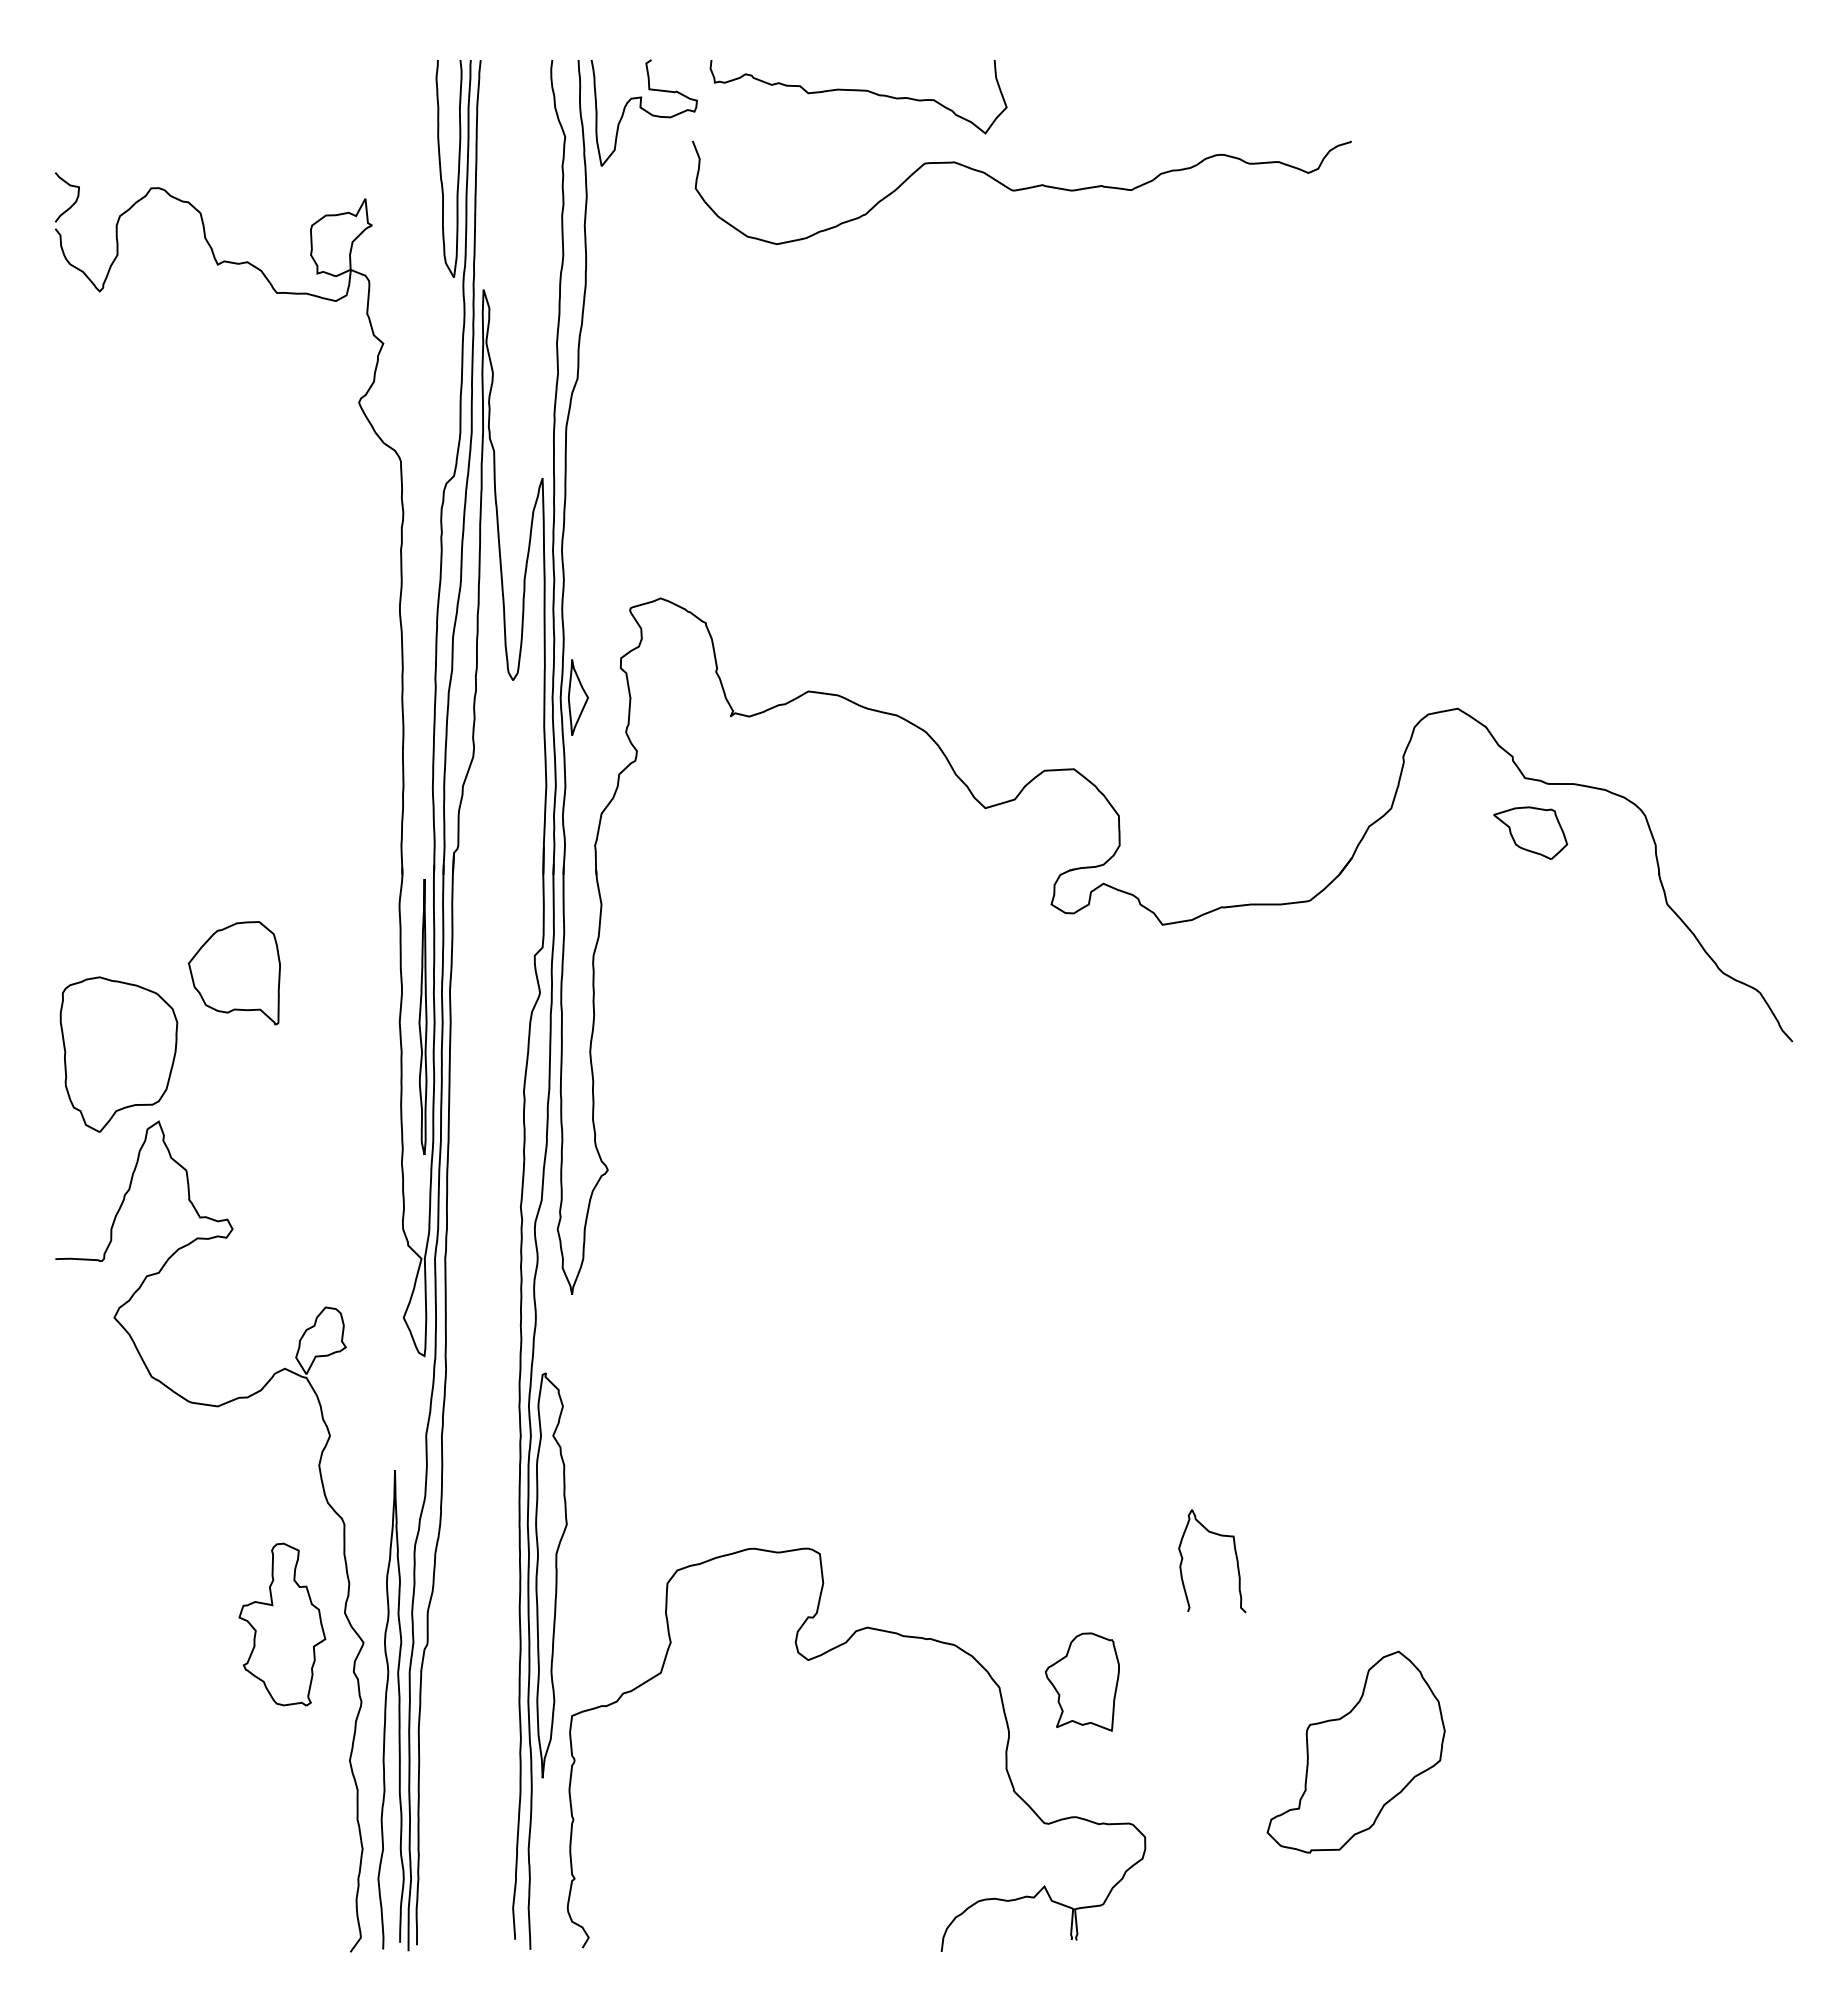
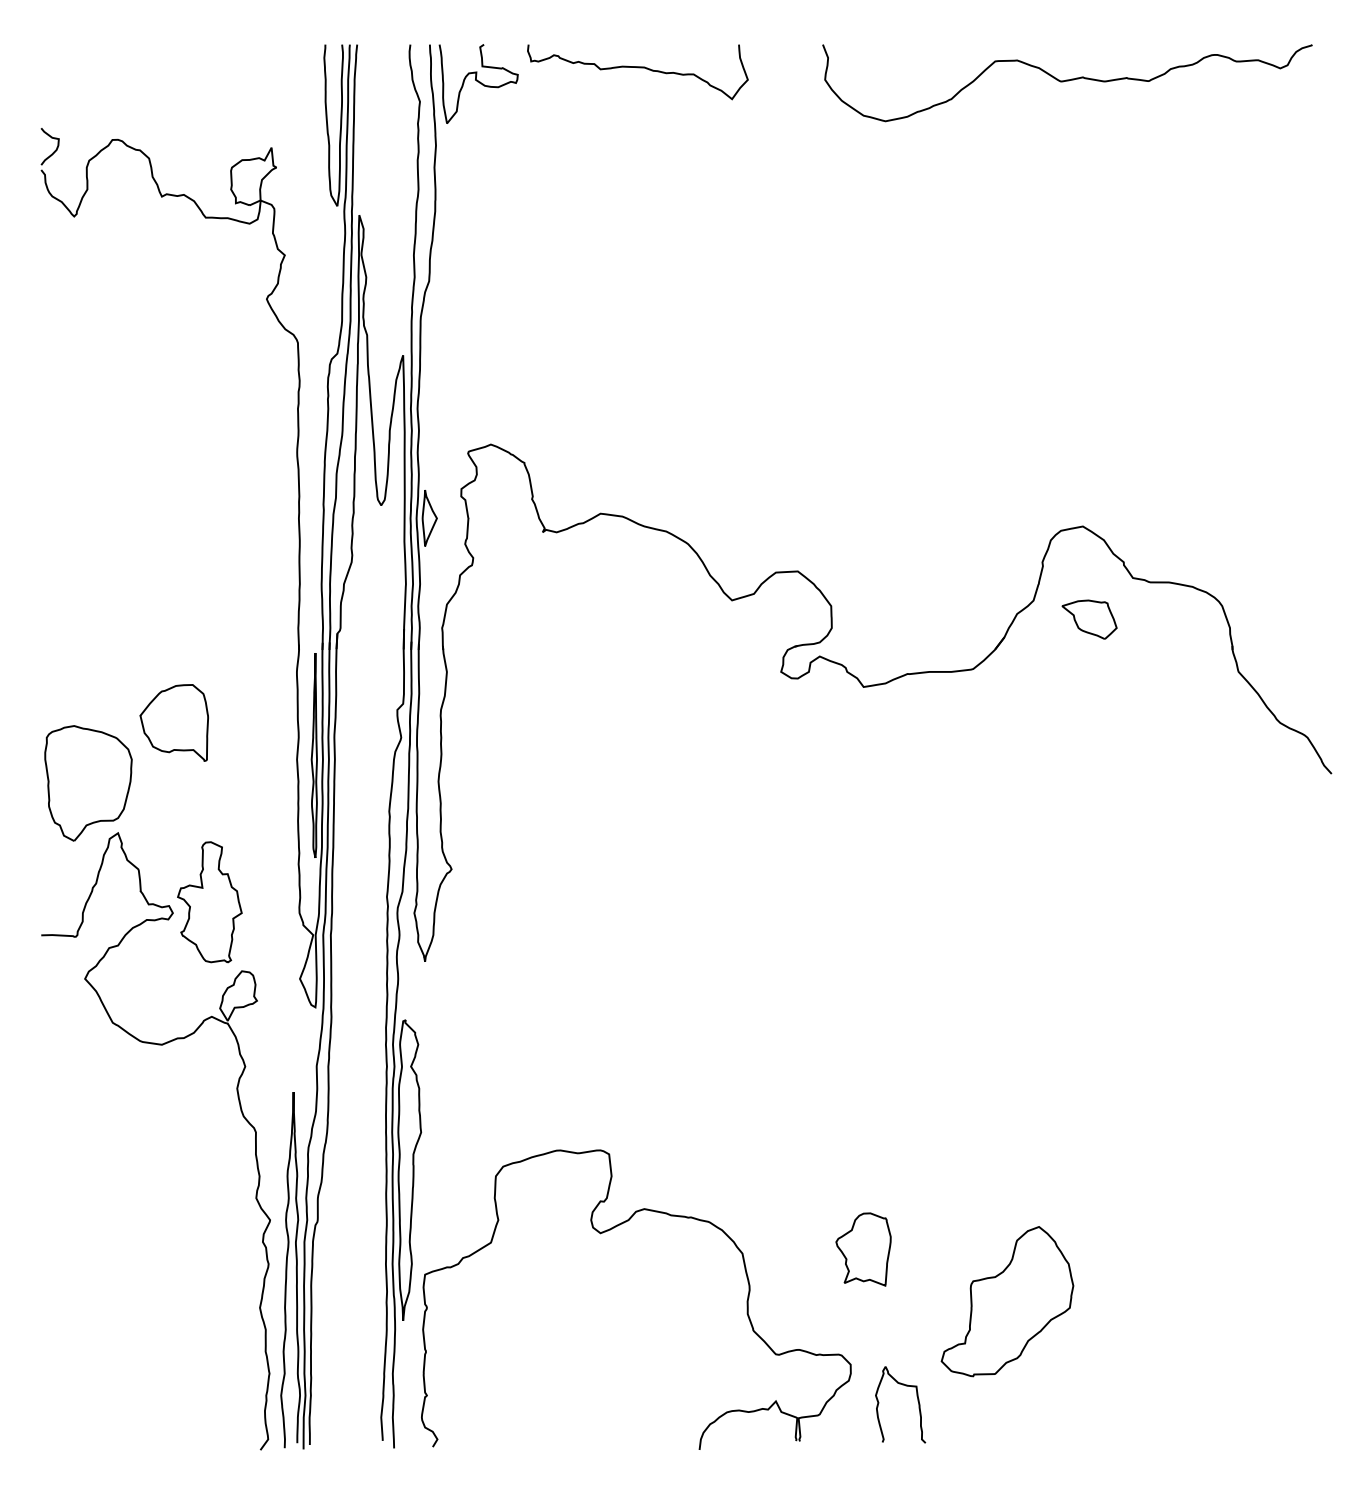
curve: (1021, 190) -> (1067, 81), moved
part: (1530, 832) -> (1089, 619), moved
curve: (1235, 1556) -> (917, 1401), moved
part: (282, 1624) -> (209, 902), moved
part: (1082, 1681) -> (863, 1249), moved

